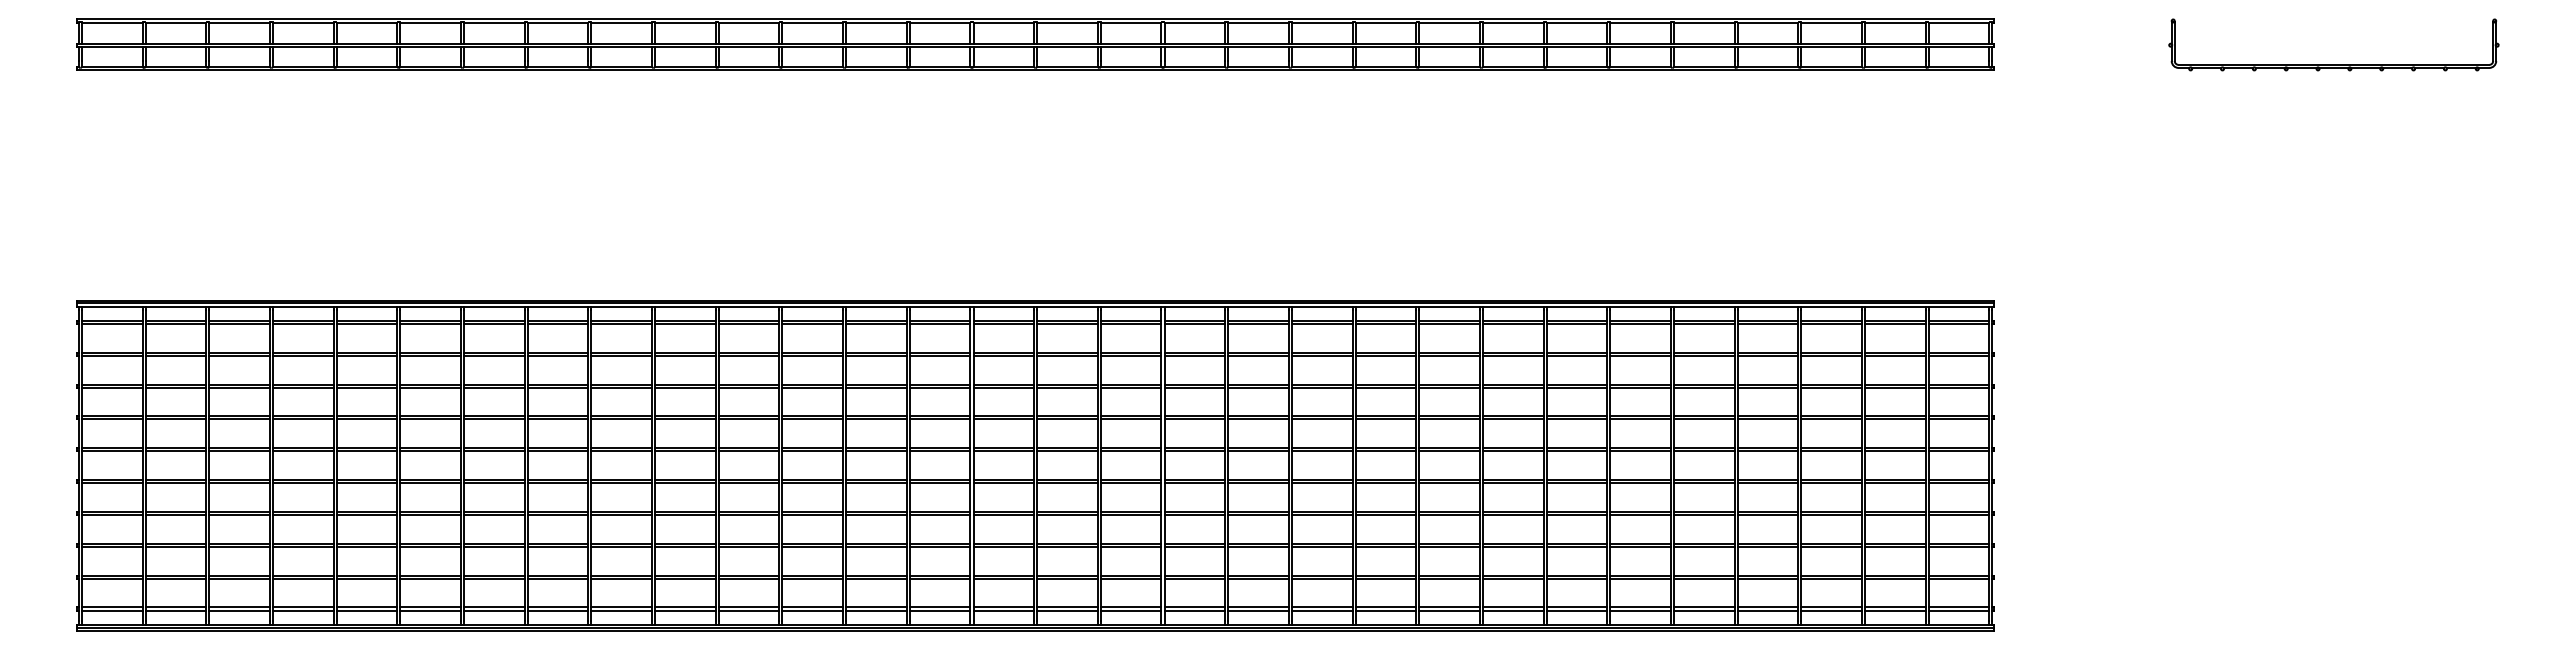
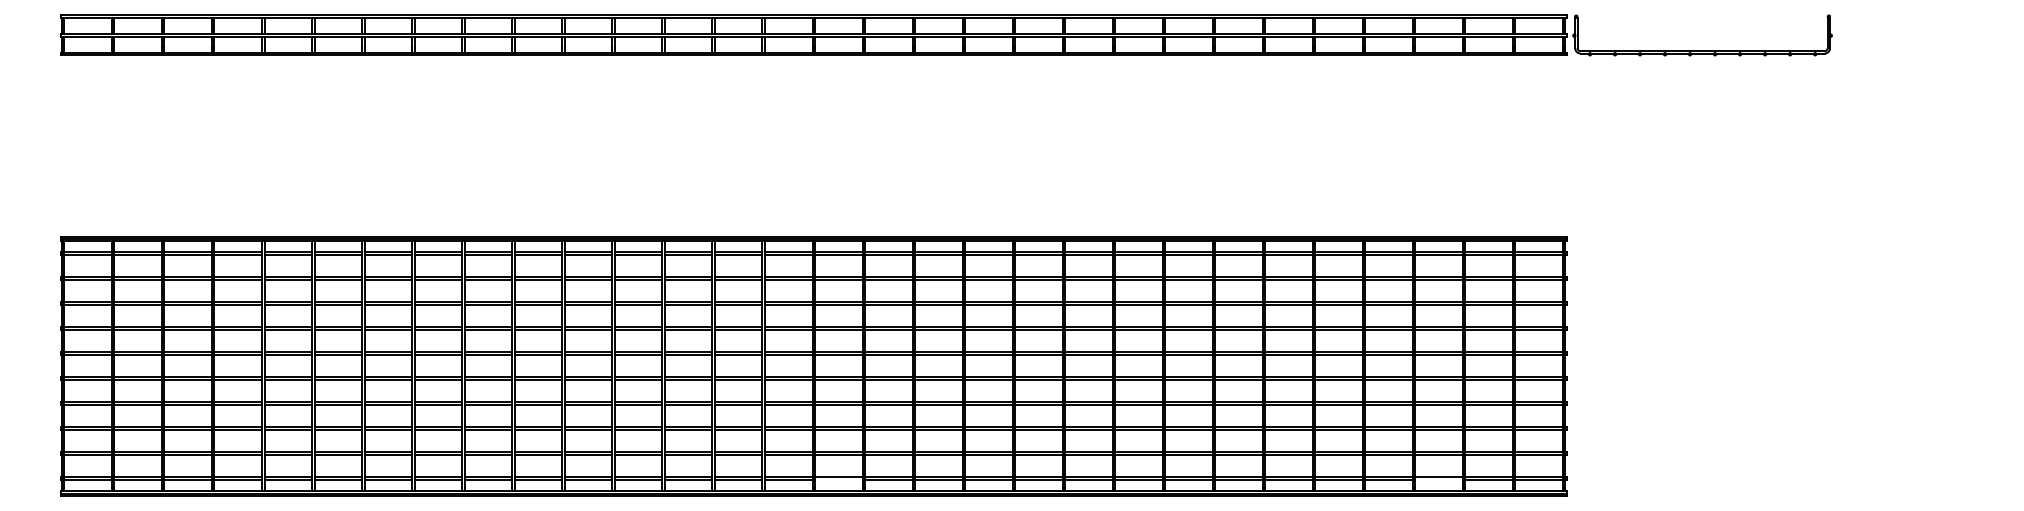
part: (2333, 64) -> (1702, 50), moved
line: (1067, 610) -> (838, 479), removed
line: (1831, 610) -> (1439, 479), removed

